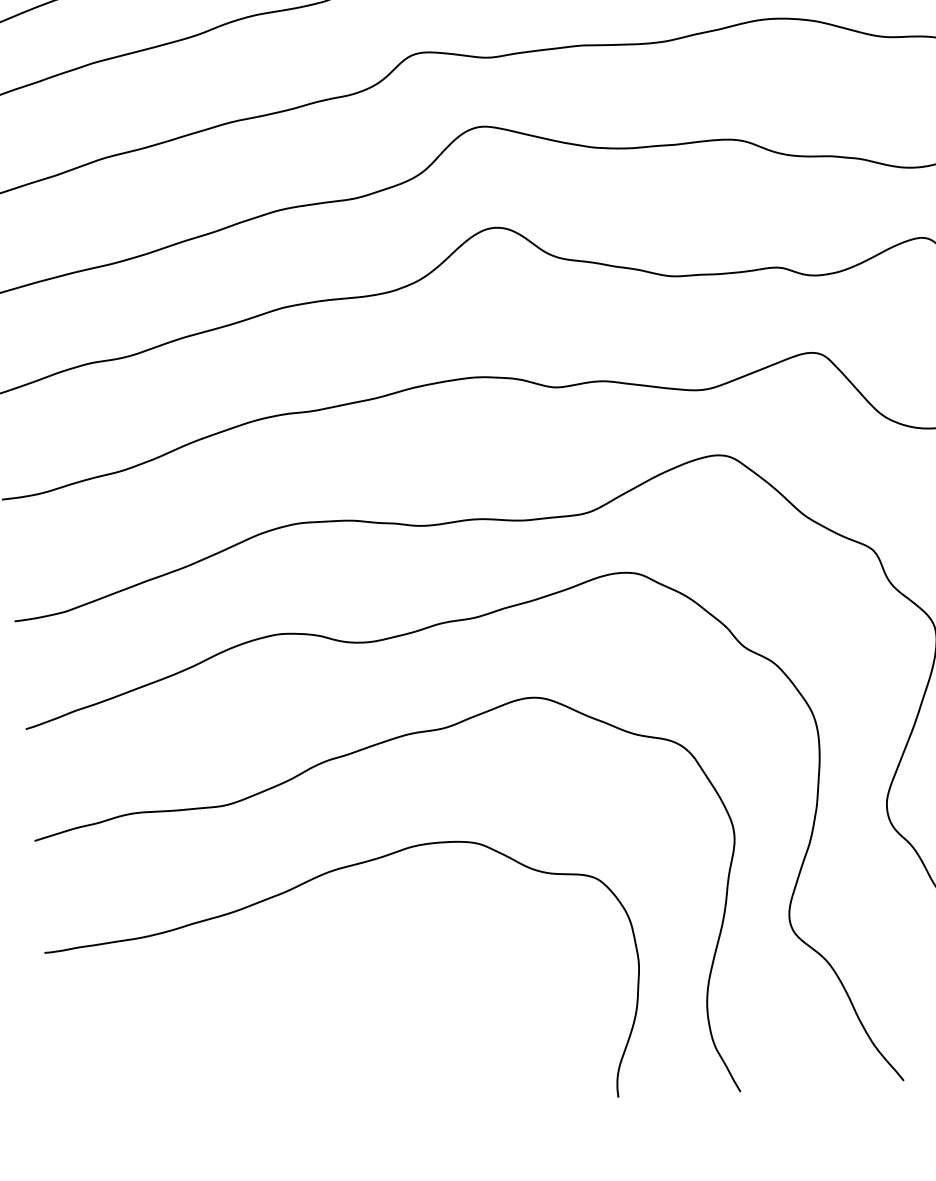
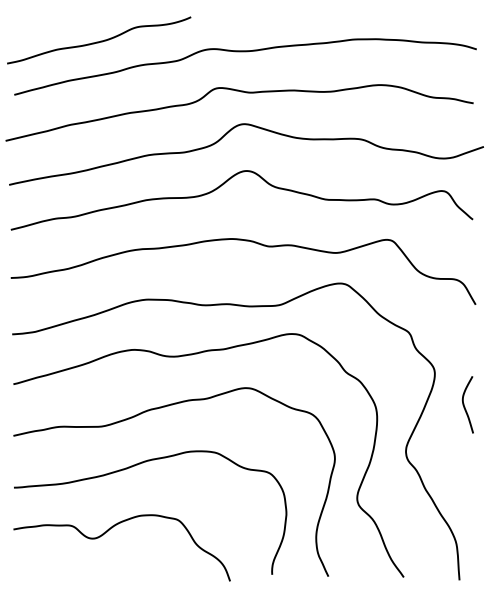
curve: (254, 1034) -> (107, 532), added

